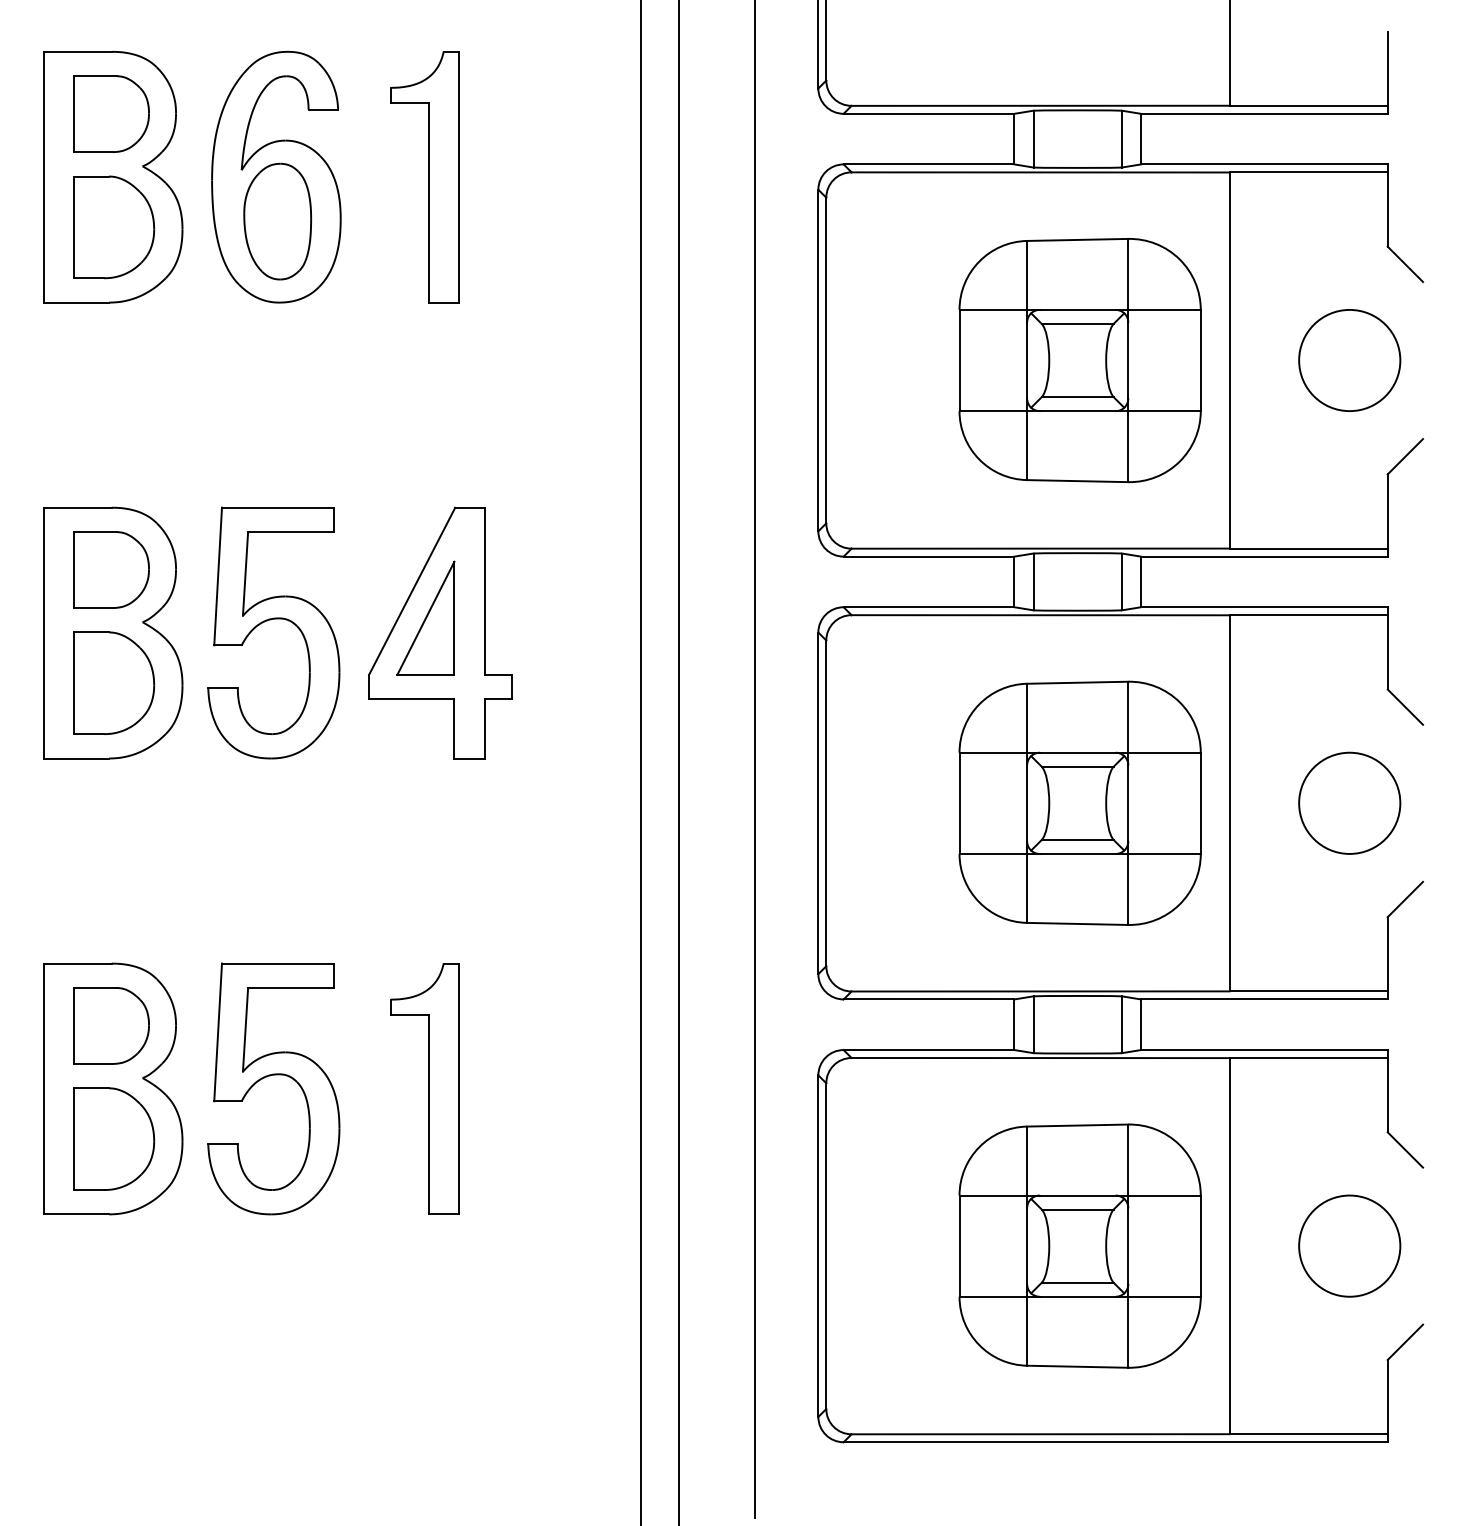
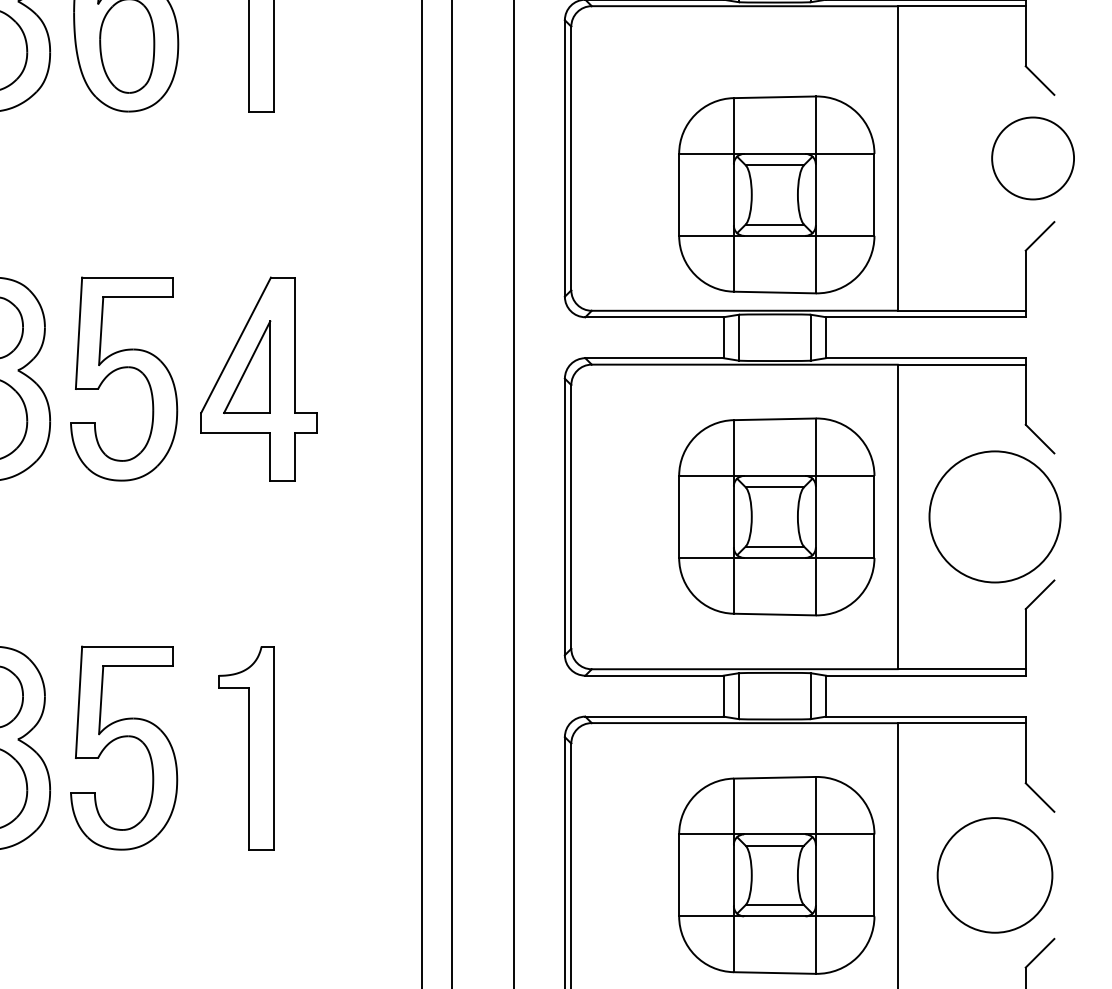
part: (1079, 360) -> (776, 194), moved
circle: (1349, 360) -> (1032, 158), moved
circle: (1349, 802) -> (994, 516), size x1.6
circle: (1349, 1245) -> (994, 874), size x1.4

